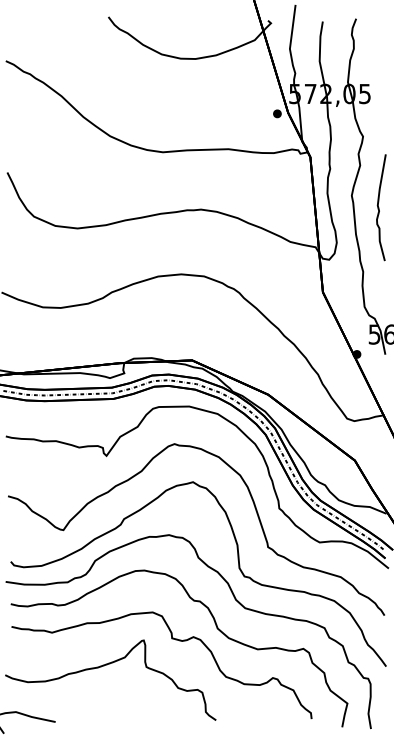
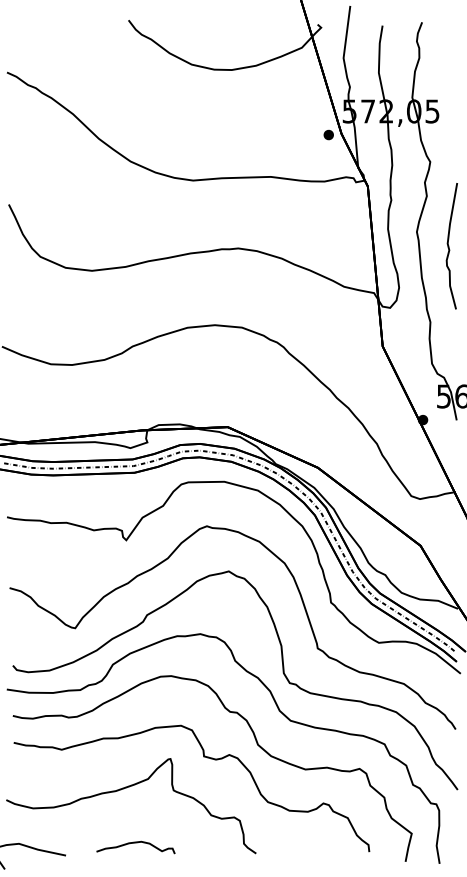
curve: (112, 712) -> (133, 844), added

